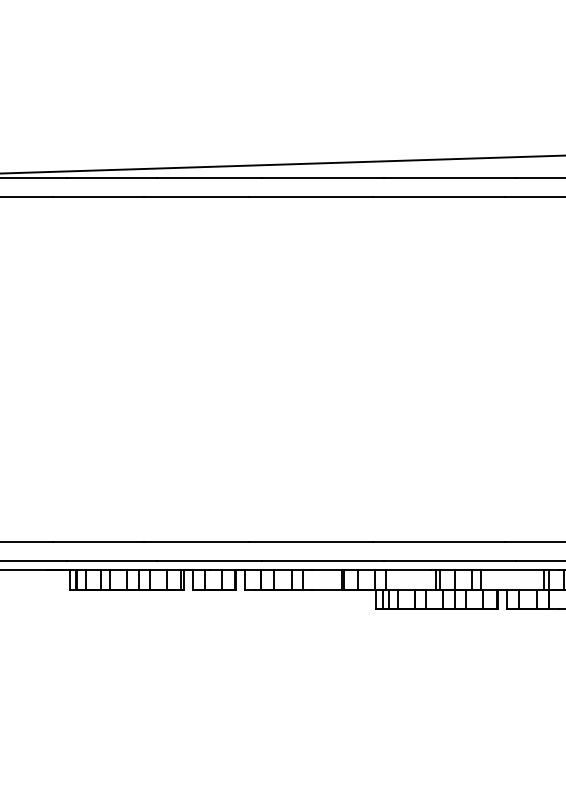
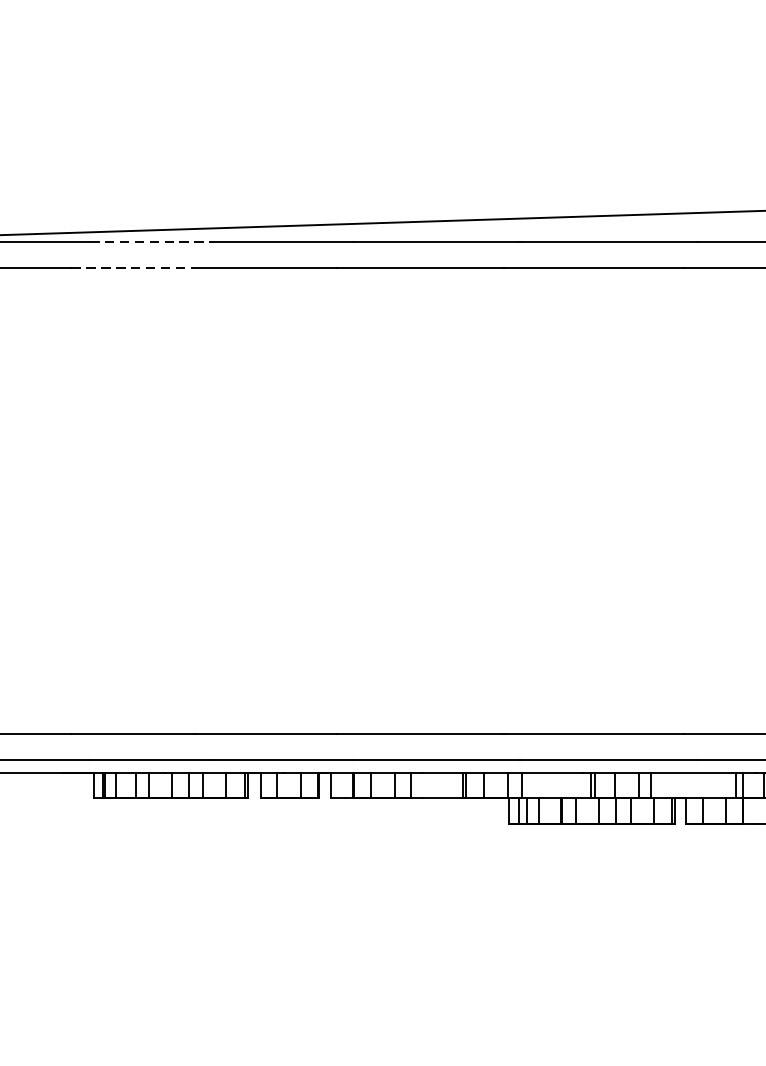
line: (112, 178) -> (152, 241), solid -> dashed
line: (98, 197) -> (133, 267), solid -> dashed

